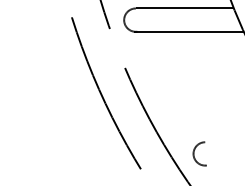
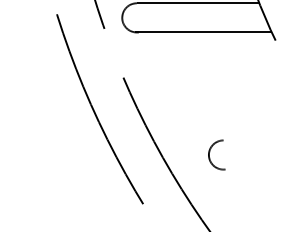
arc: (194, 153) -> (210, 154), moved

